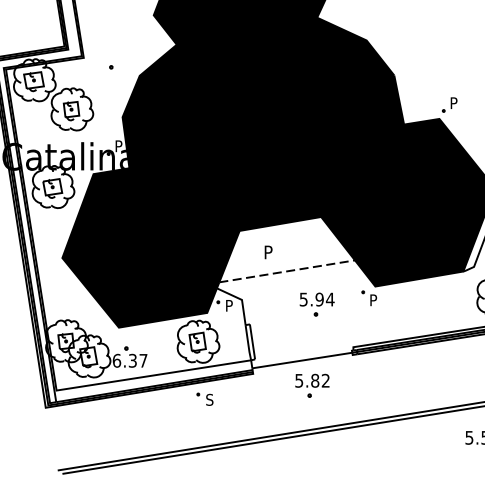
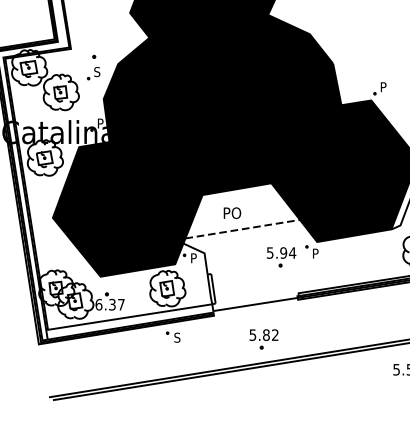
part: (110, 86) -> (93, 73), added
text: (279, 252) -> (236, 213), P -> PO
part: (316, 304) -> (280, 257), moved
part: (312, 385) -> (264, 339), moved

